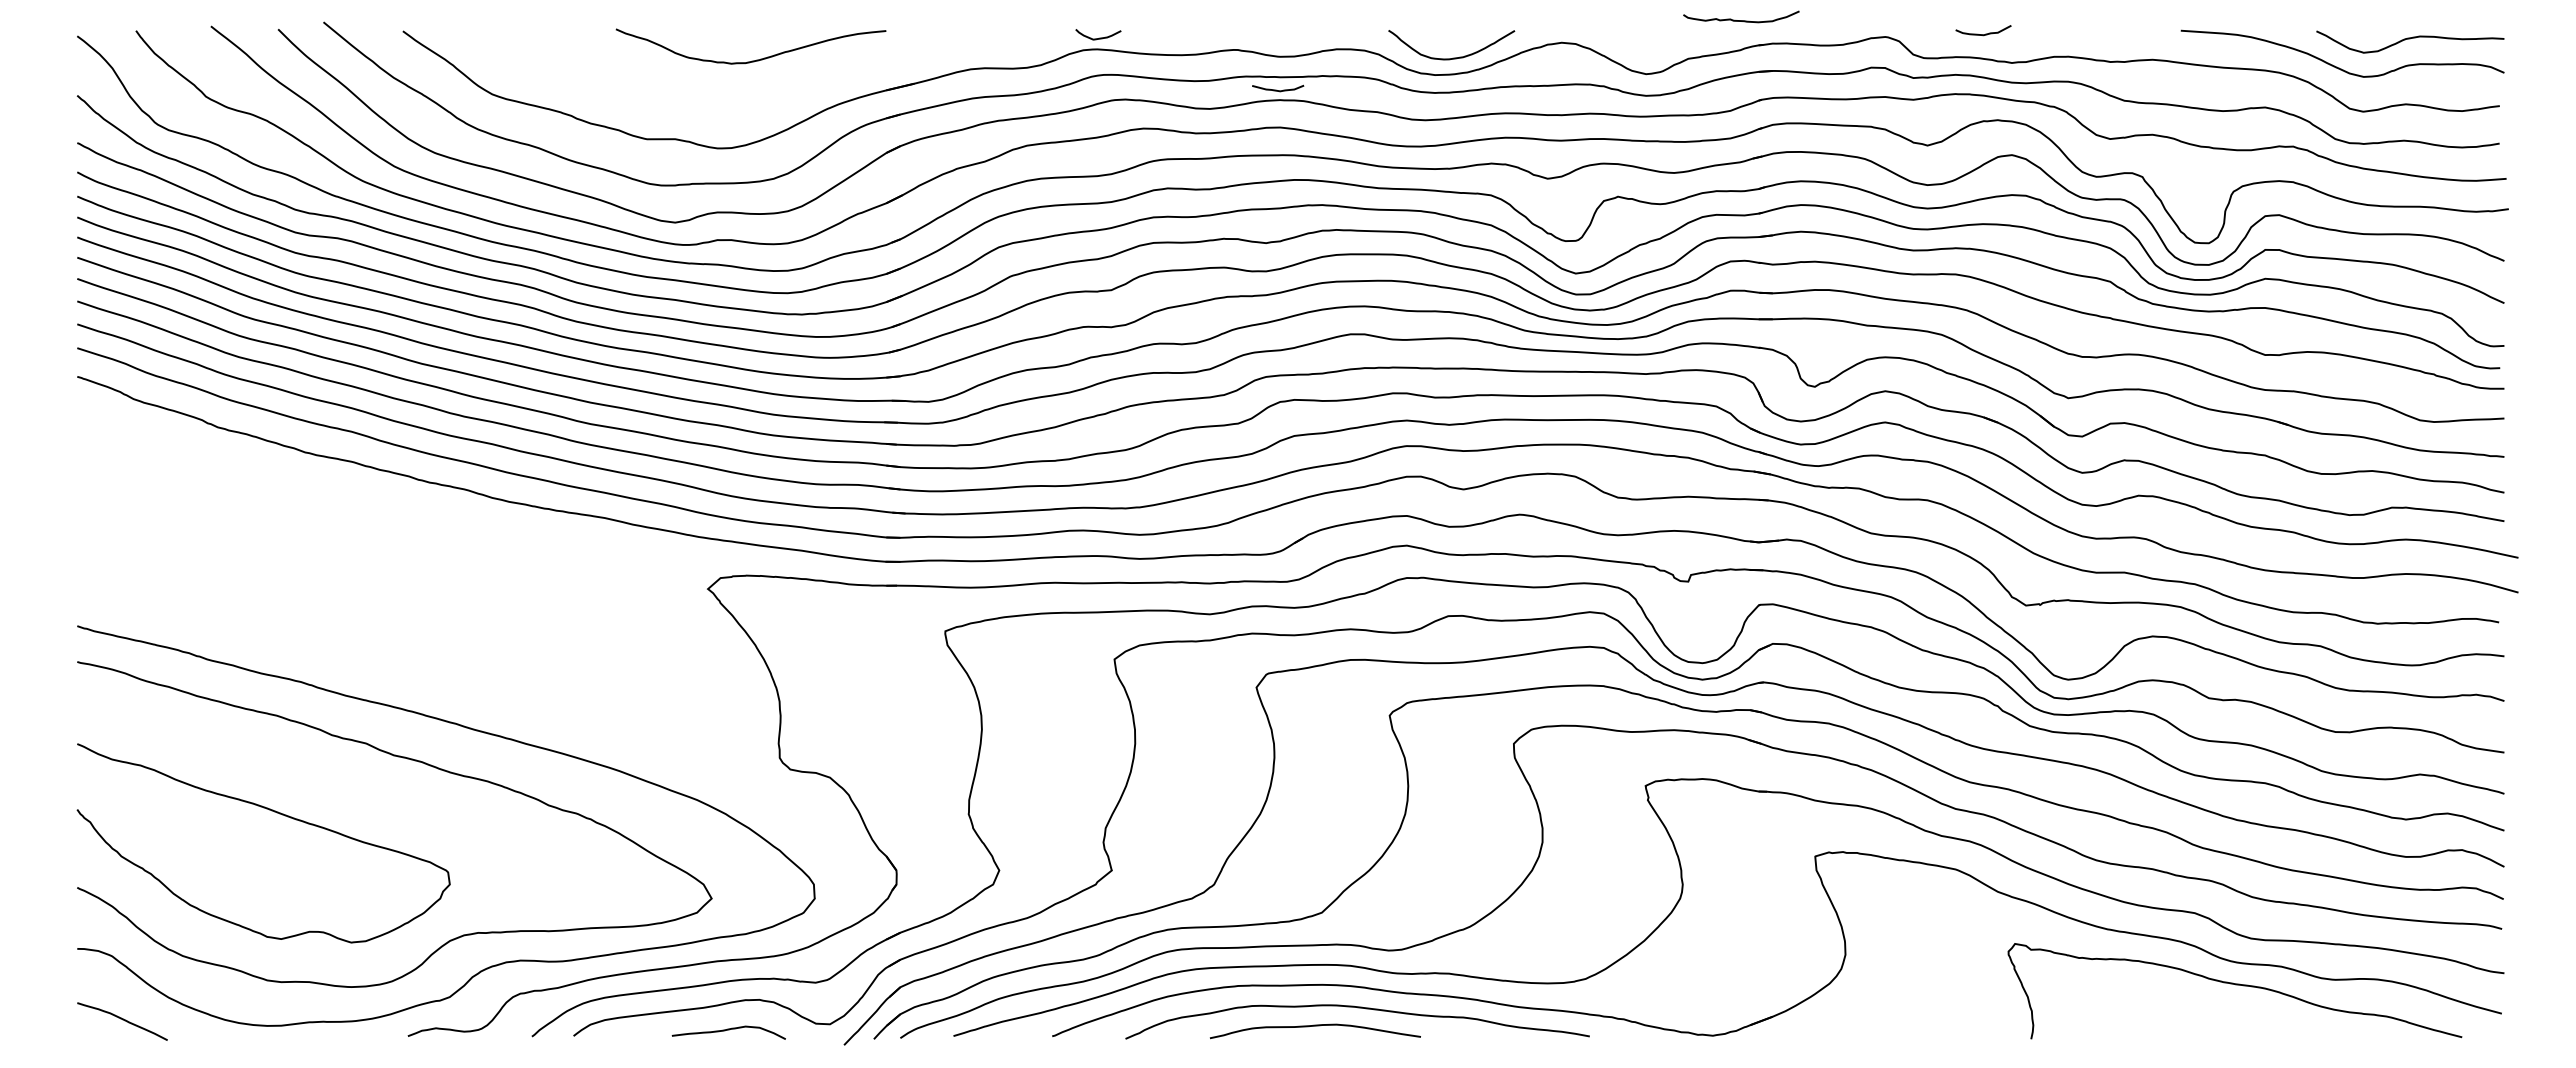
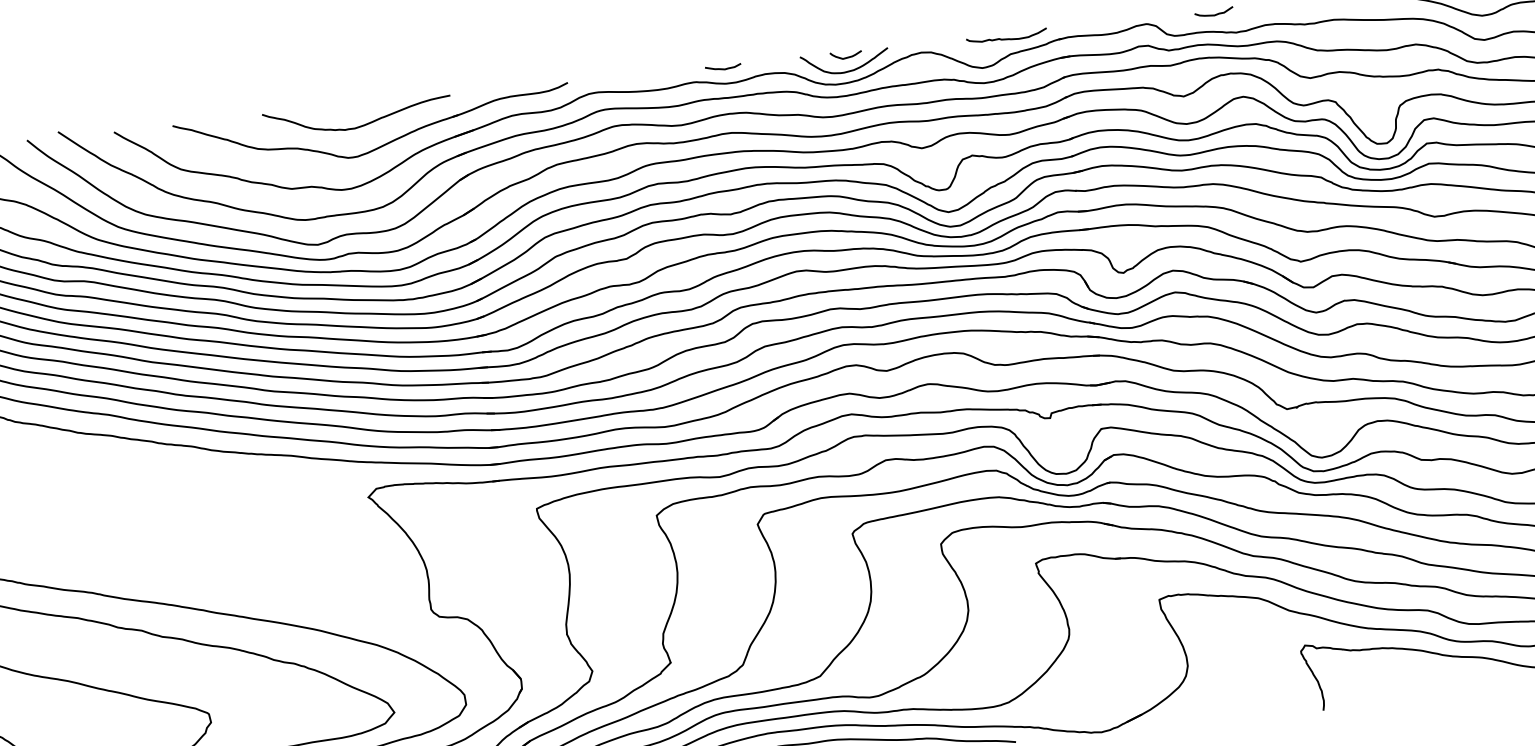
curve: (1741, 20) -> (1007, 38), moved
curve: (1099, 37) -> (847, 56), moved
curve: (1278, 90) -> (723, 68), moved
part: (780, 91) -> (381, 145), added

